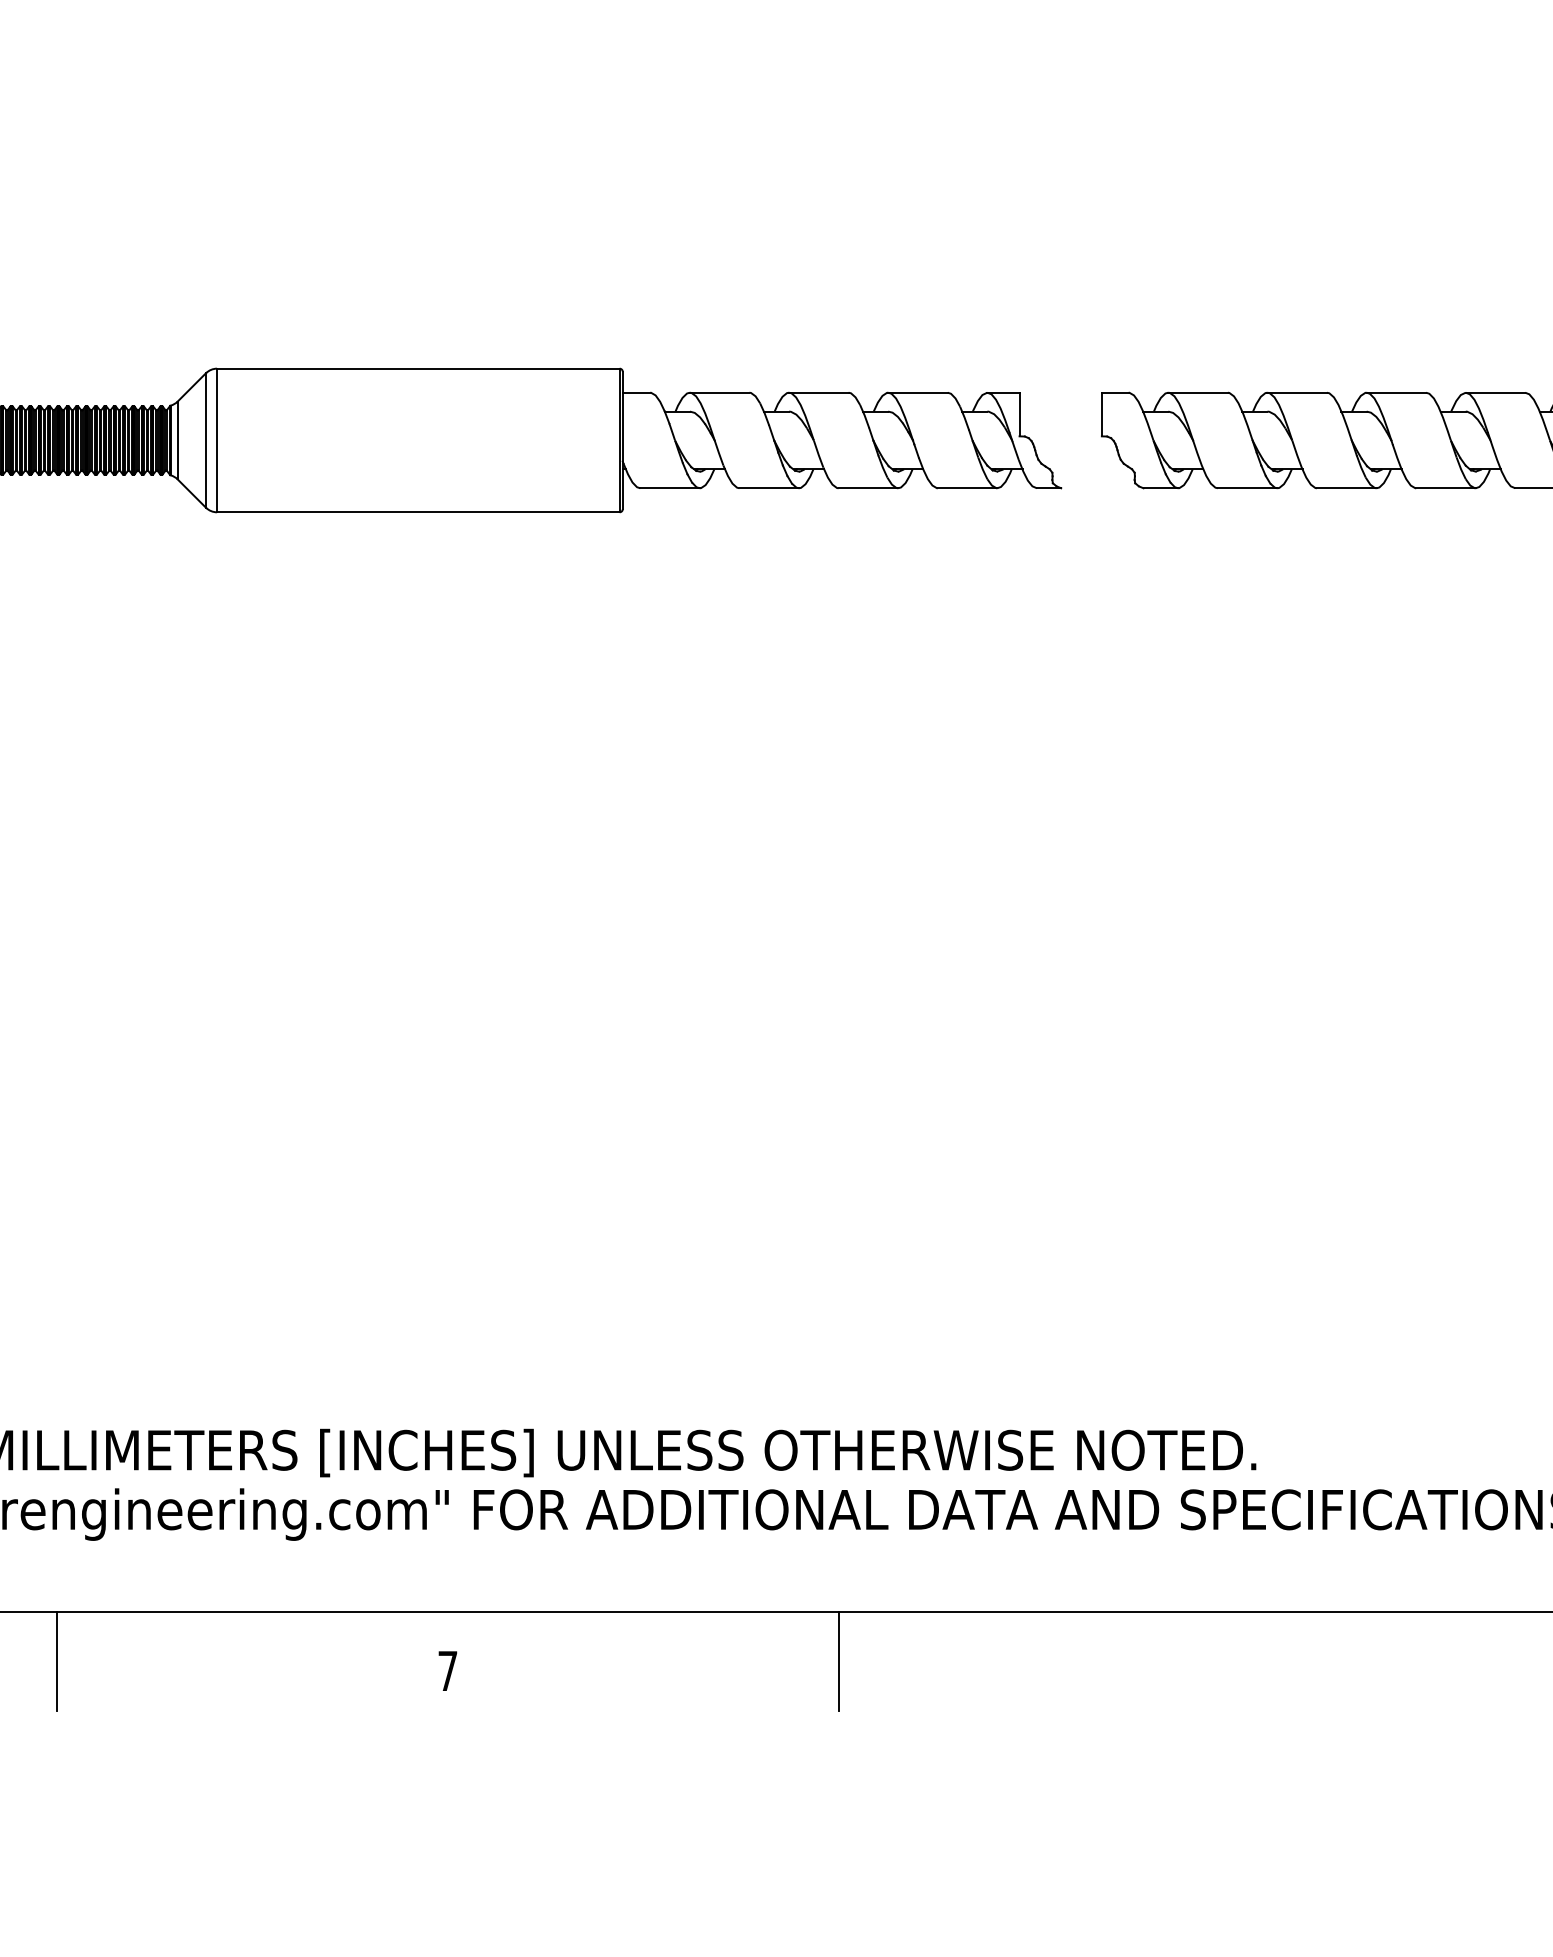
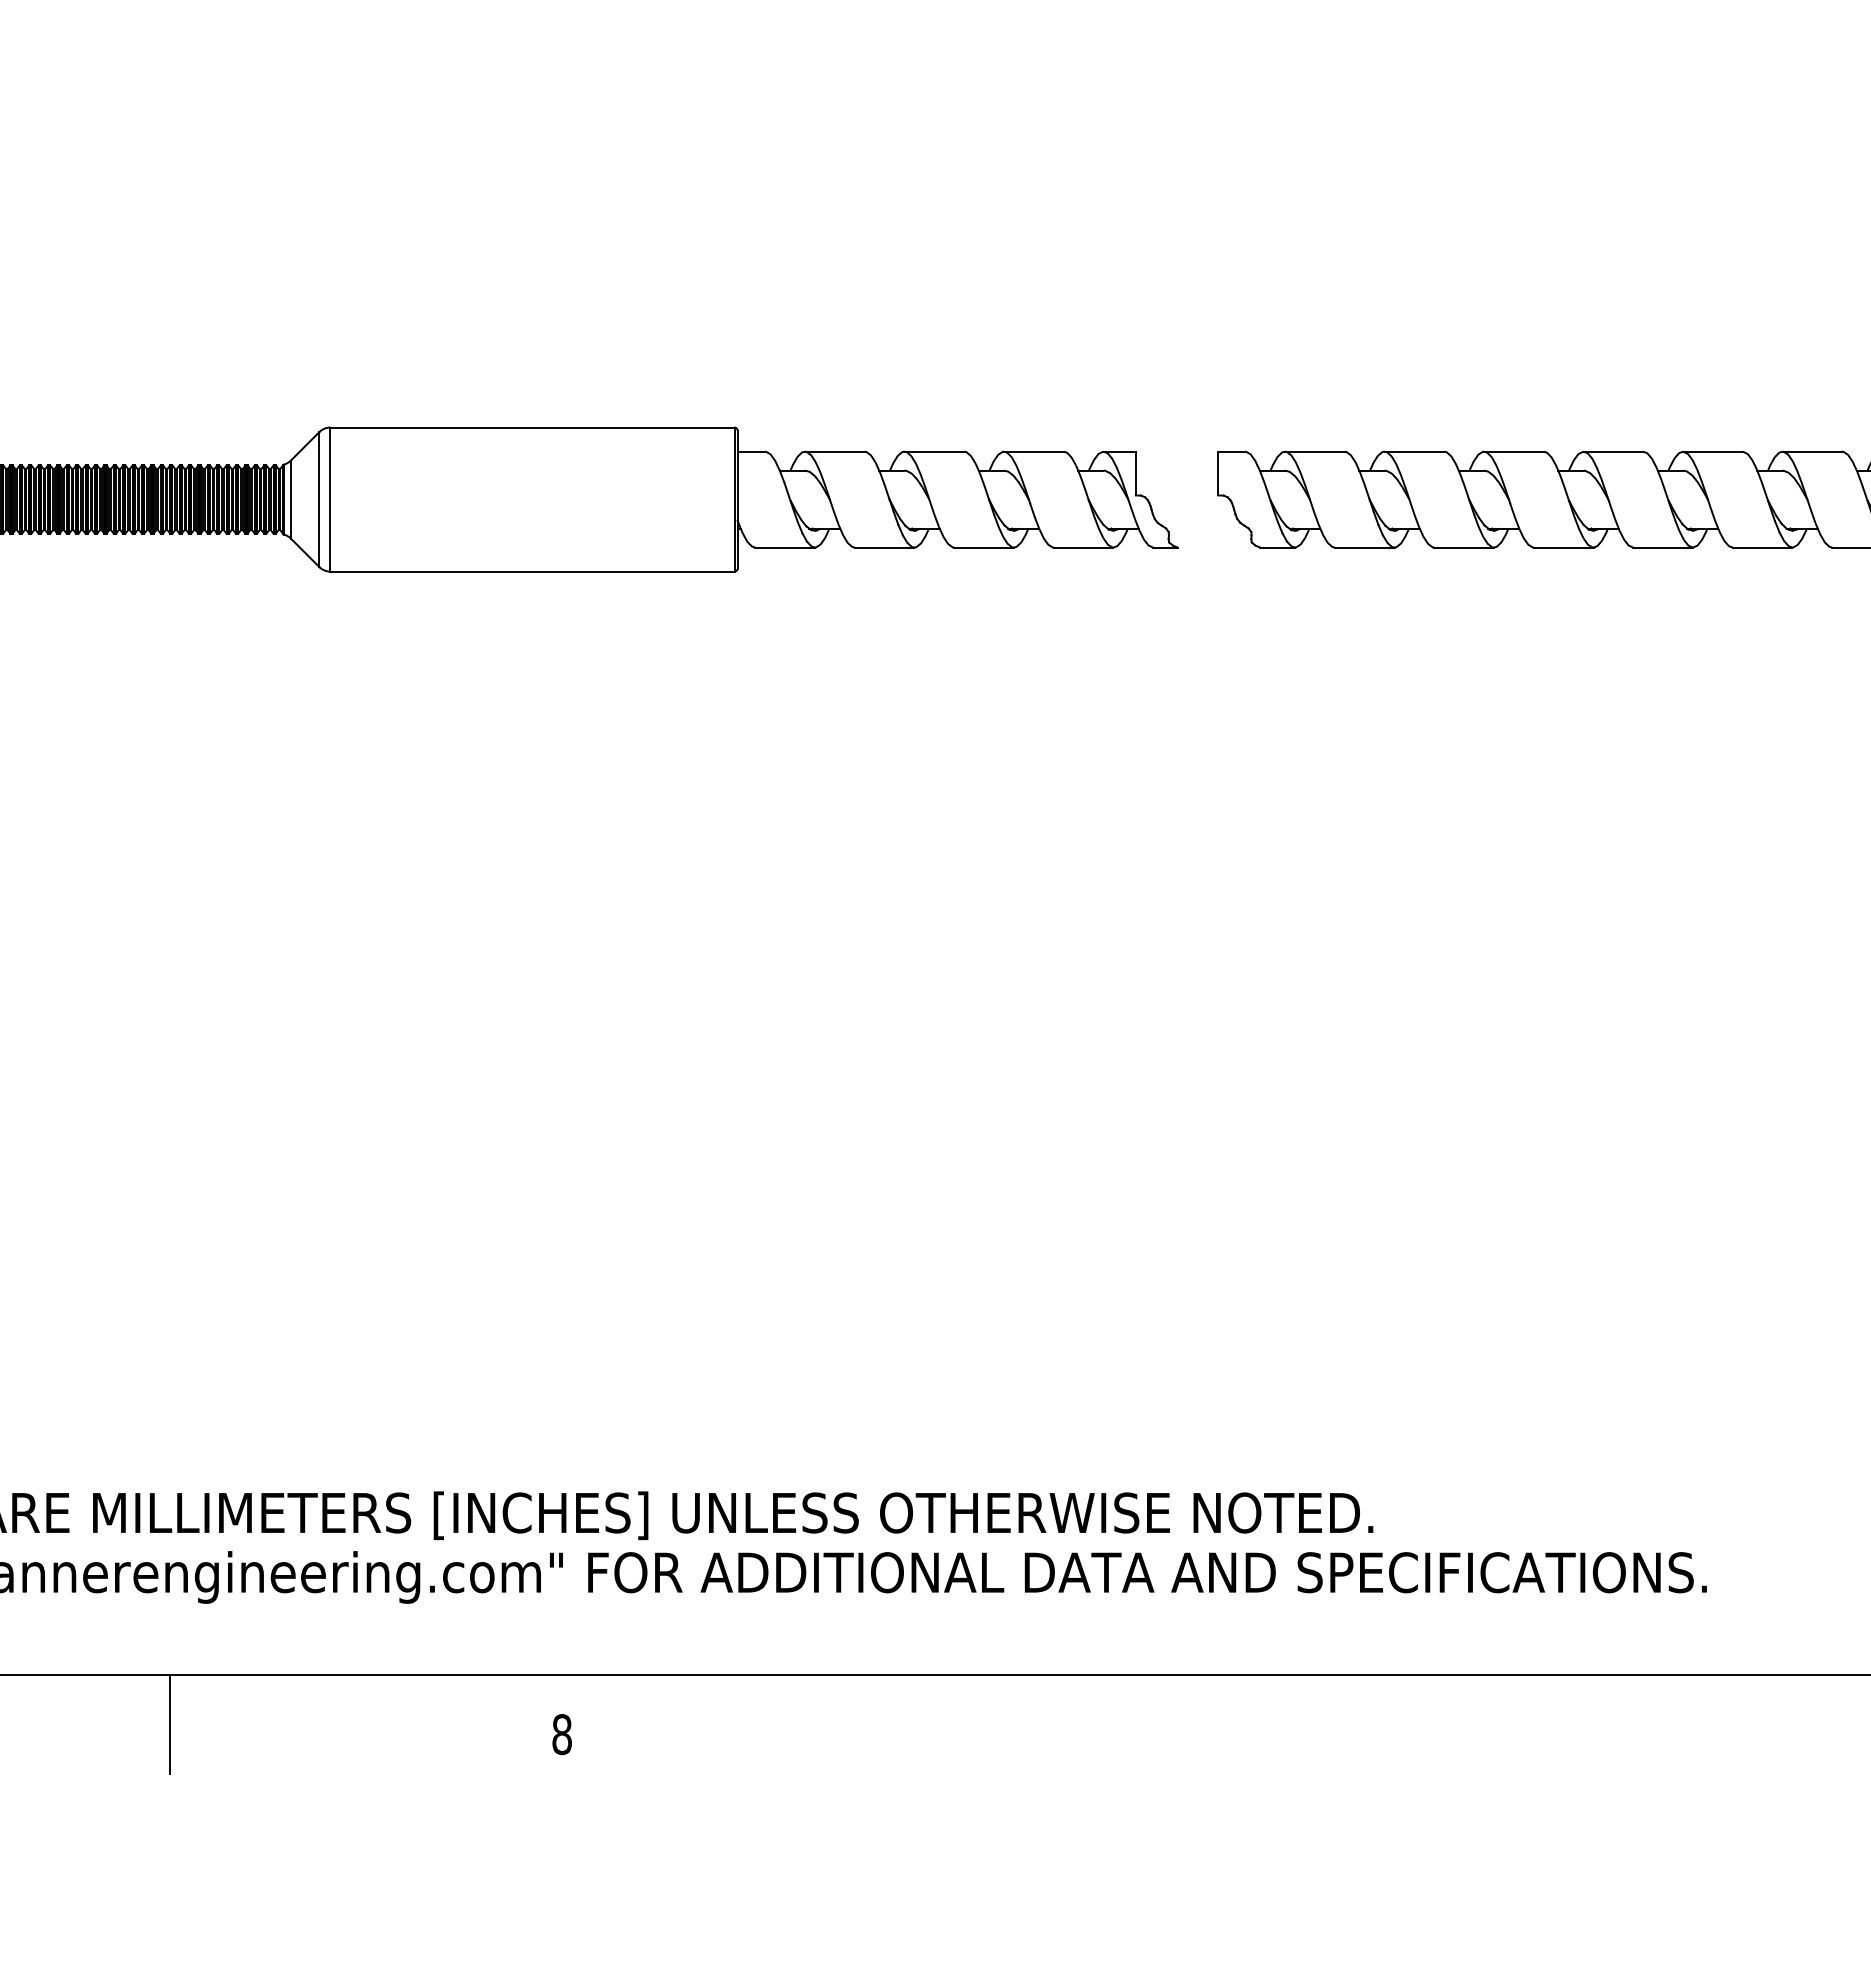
line: (838, 1661) -> (954, 1724), removed
text: (447, 1671) -> (561, 1734), 7 -> 8

